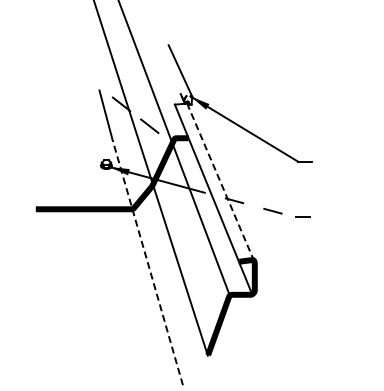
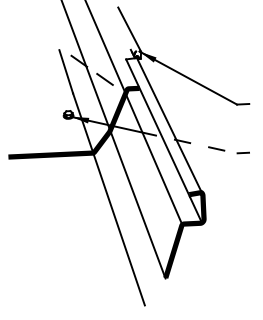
line: (220, 182) -> (169, 125), dashed -> solid
line: (147, 262) -> (108, 199), dashed -> solid

